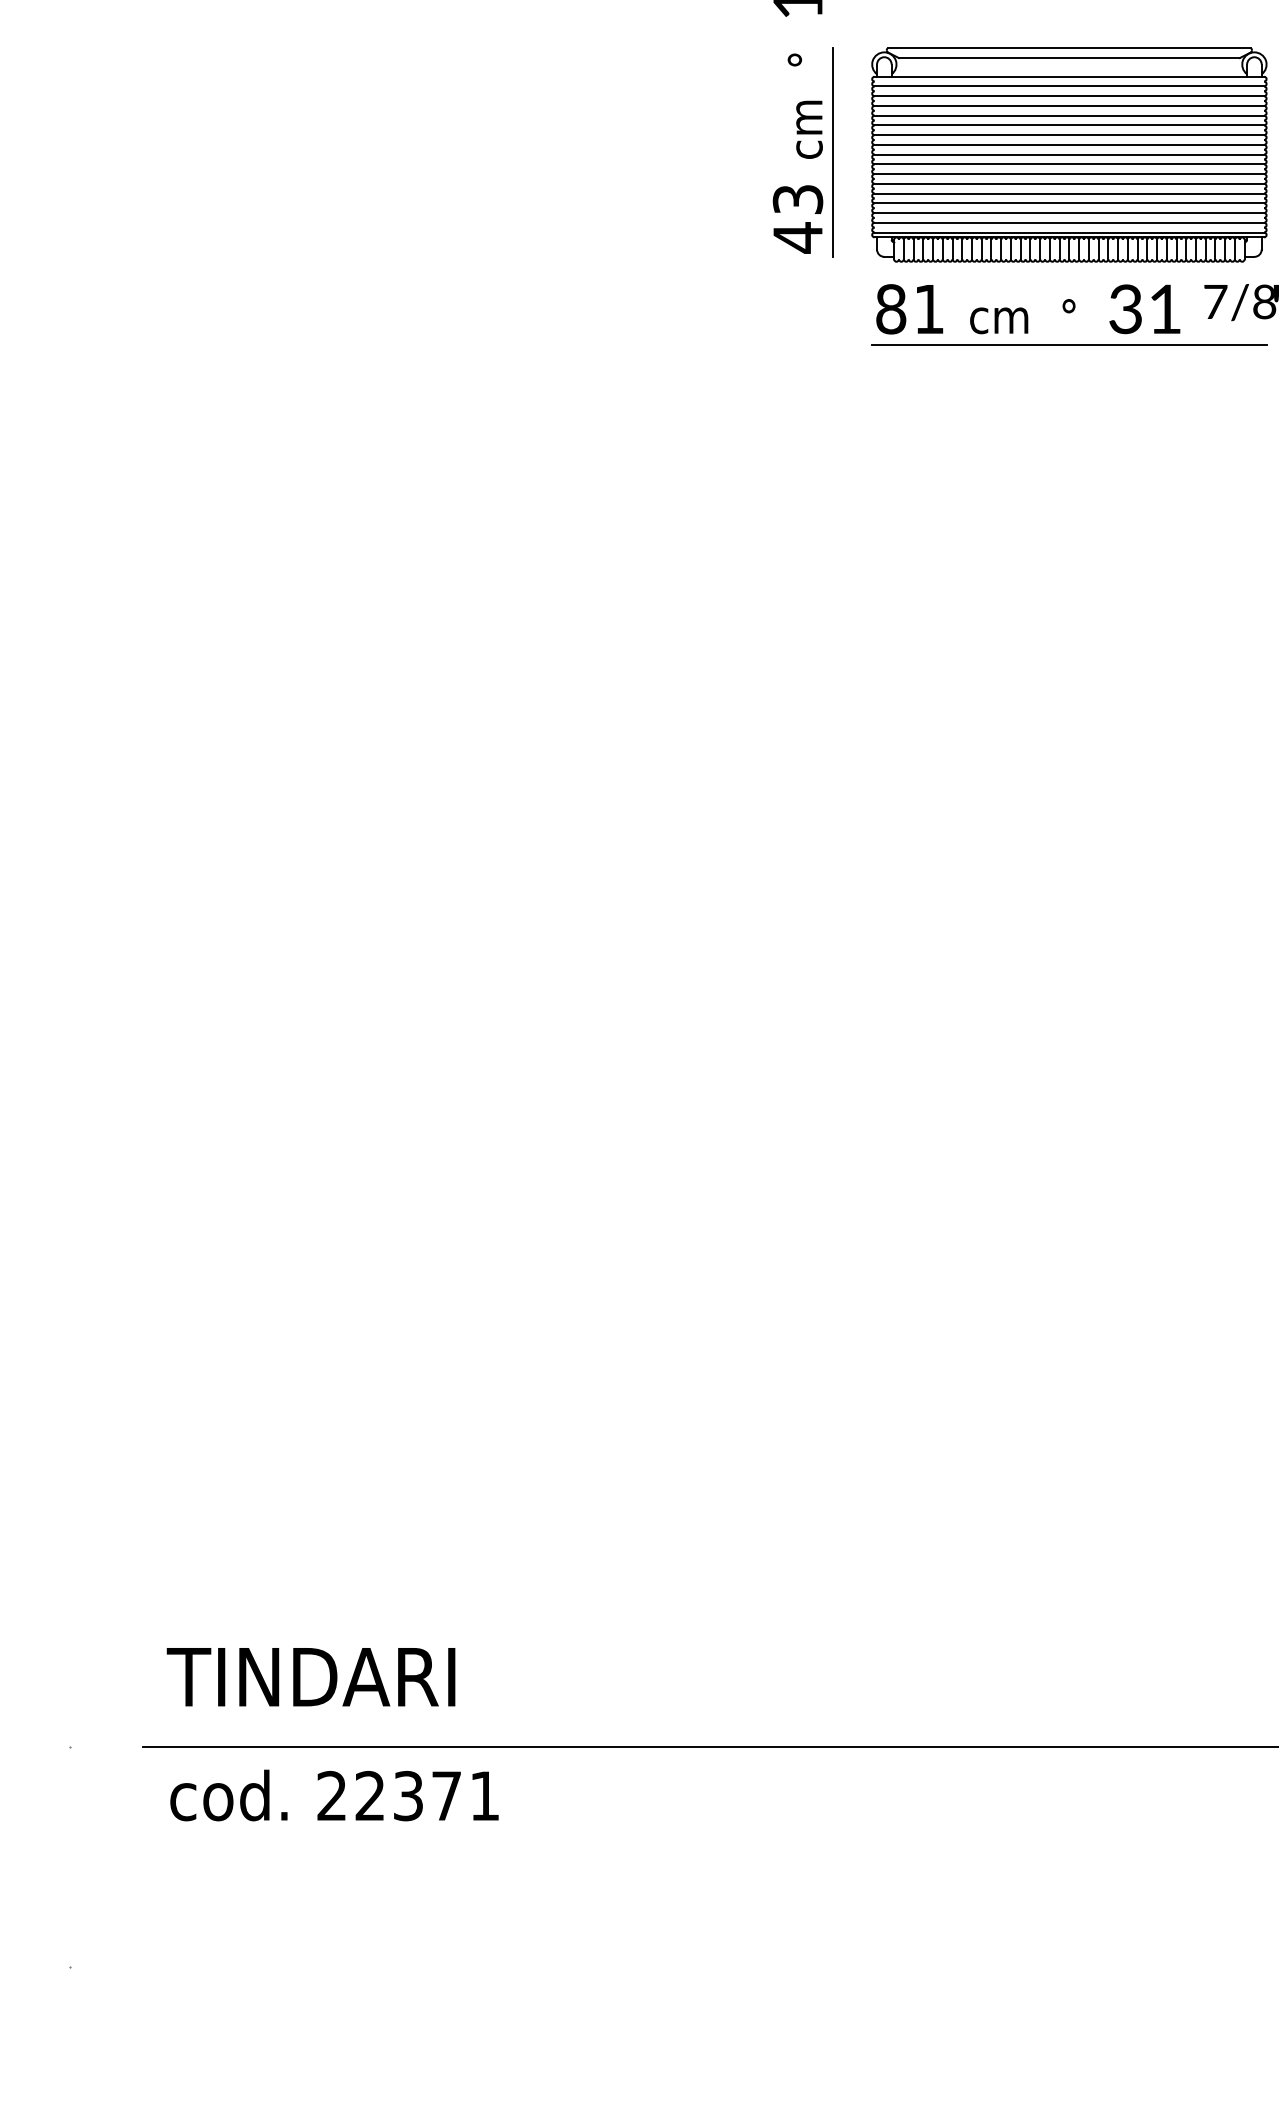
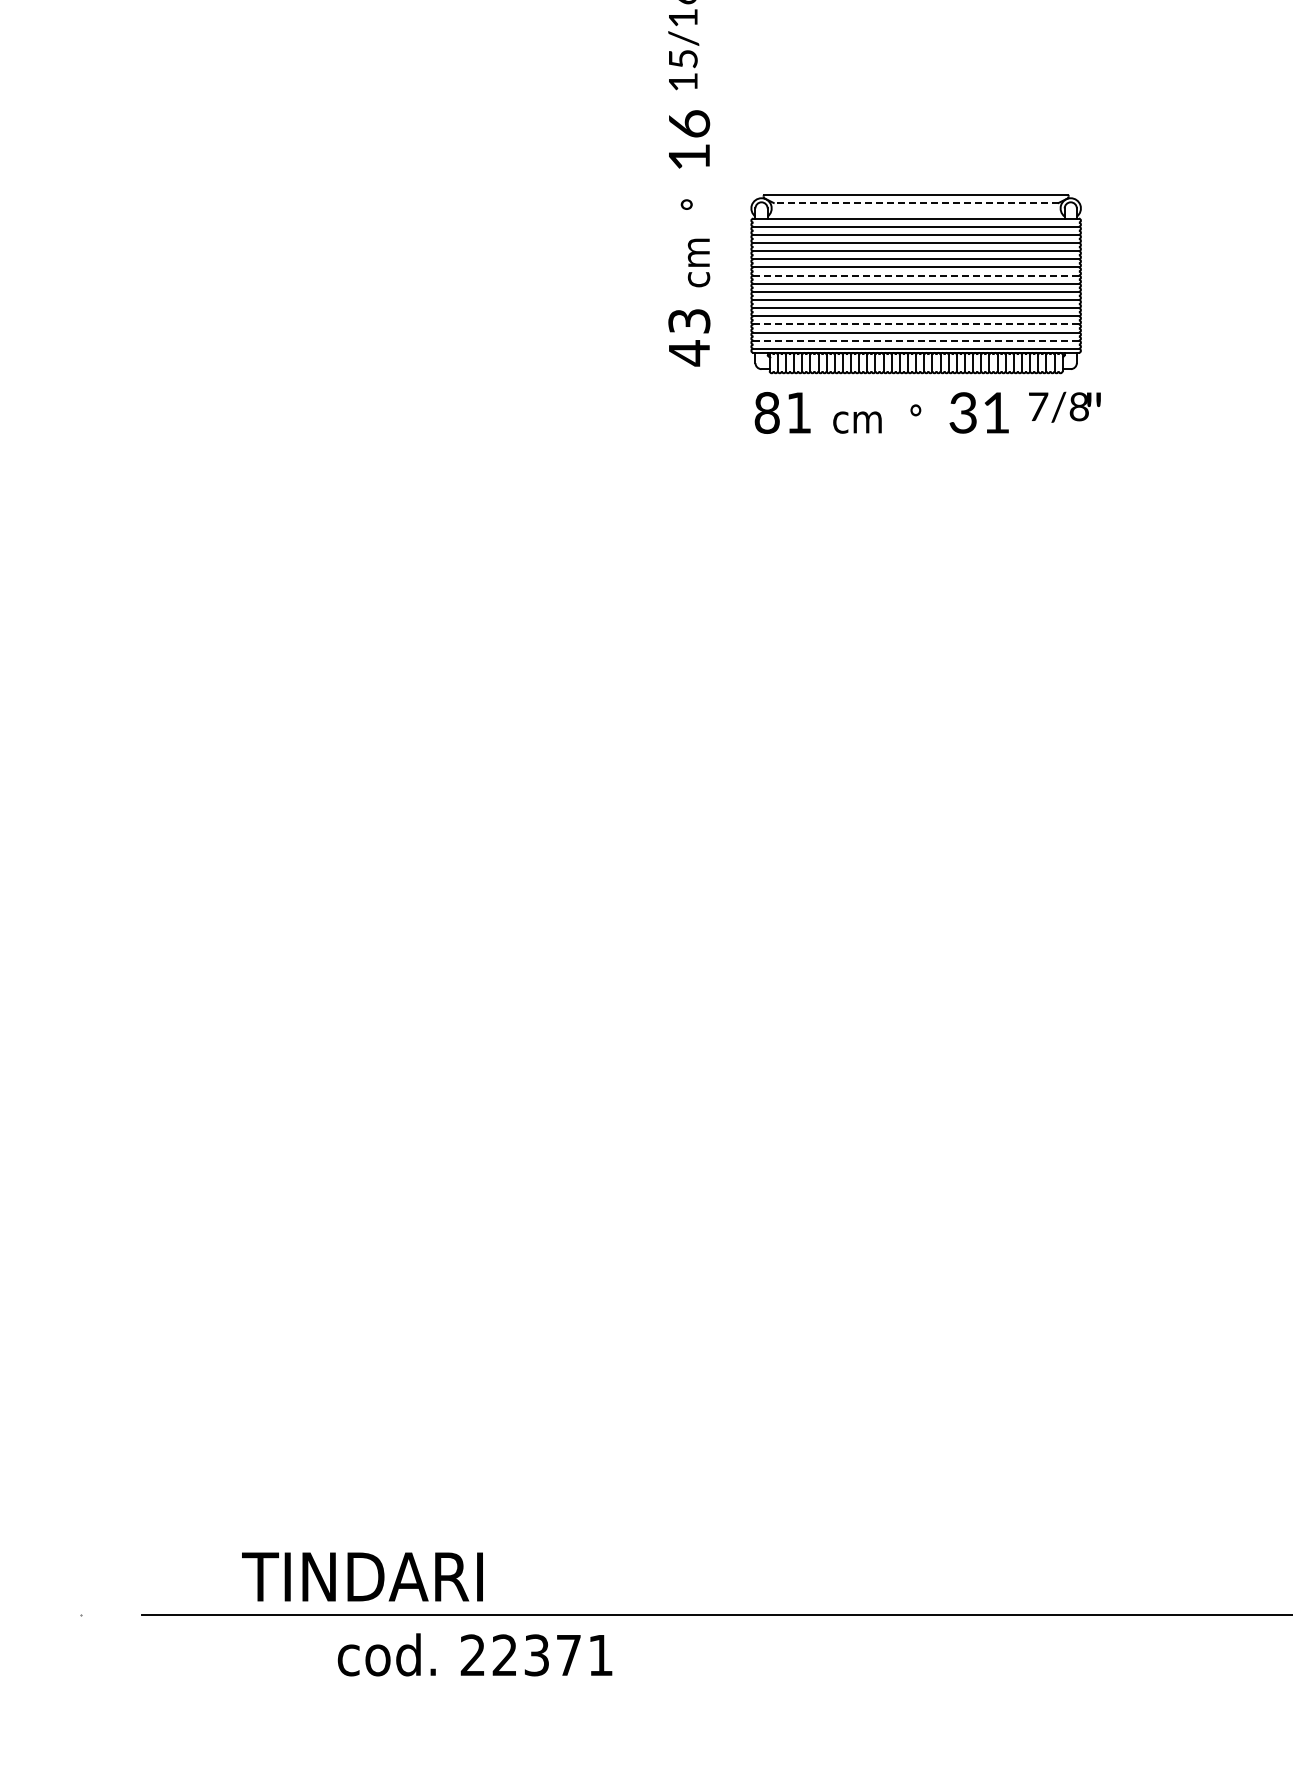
line: (1068, 58) -> (915, 203), solid -> dashed
line: (1069, 144) -> (916, 275), solid -> dashed
line: (832, 151) -> (718, 281), removed
line: (1069, 203) -> (916, 324), solid -> dashed
line: (1069, 222) -> (916, 340), solid -> dashed
line: (1068, 344) -> (915, 442), removed
text: (311, 1676) -> (362, 1576), moved
text: (333, 1795) -> (474, 1654), moved

